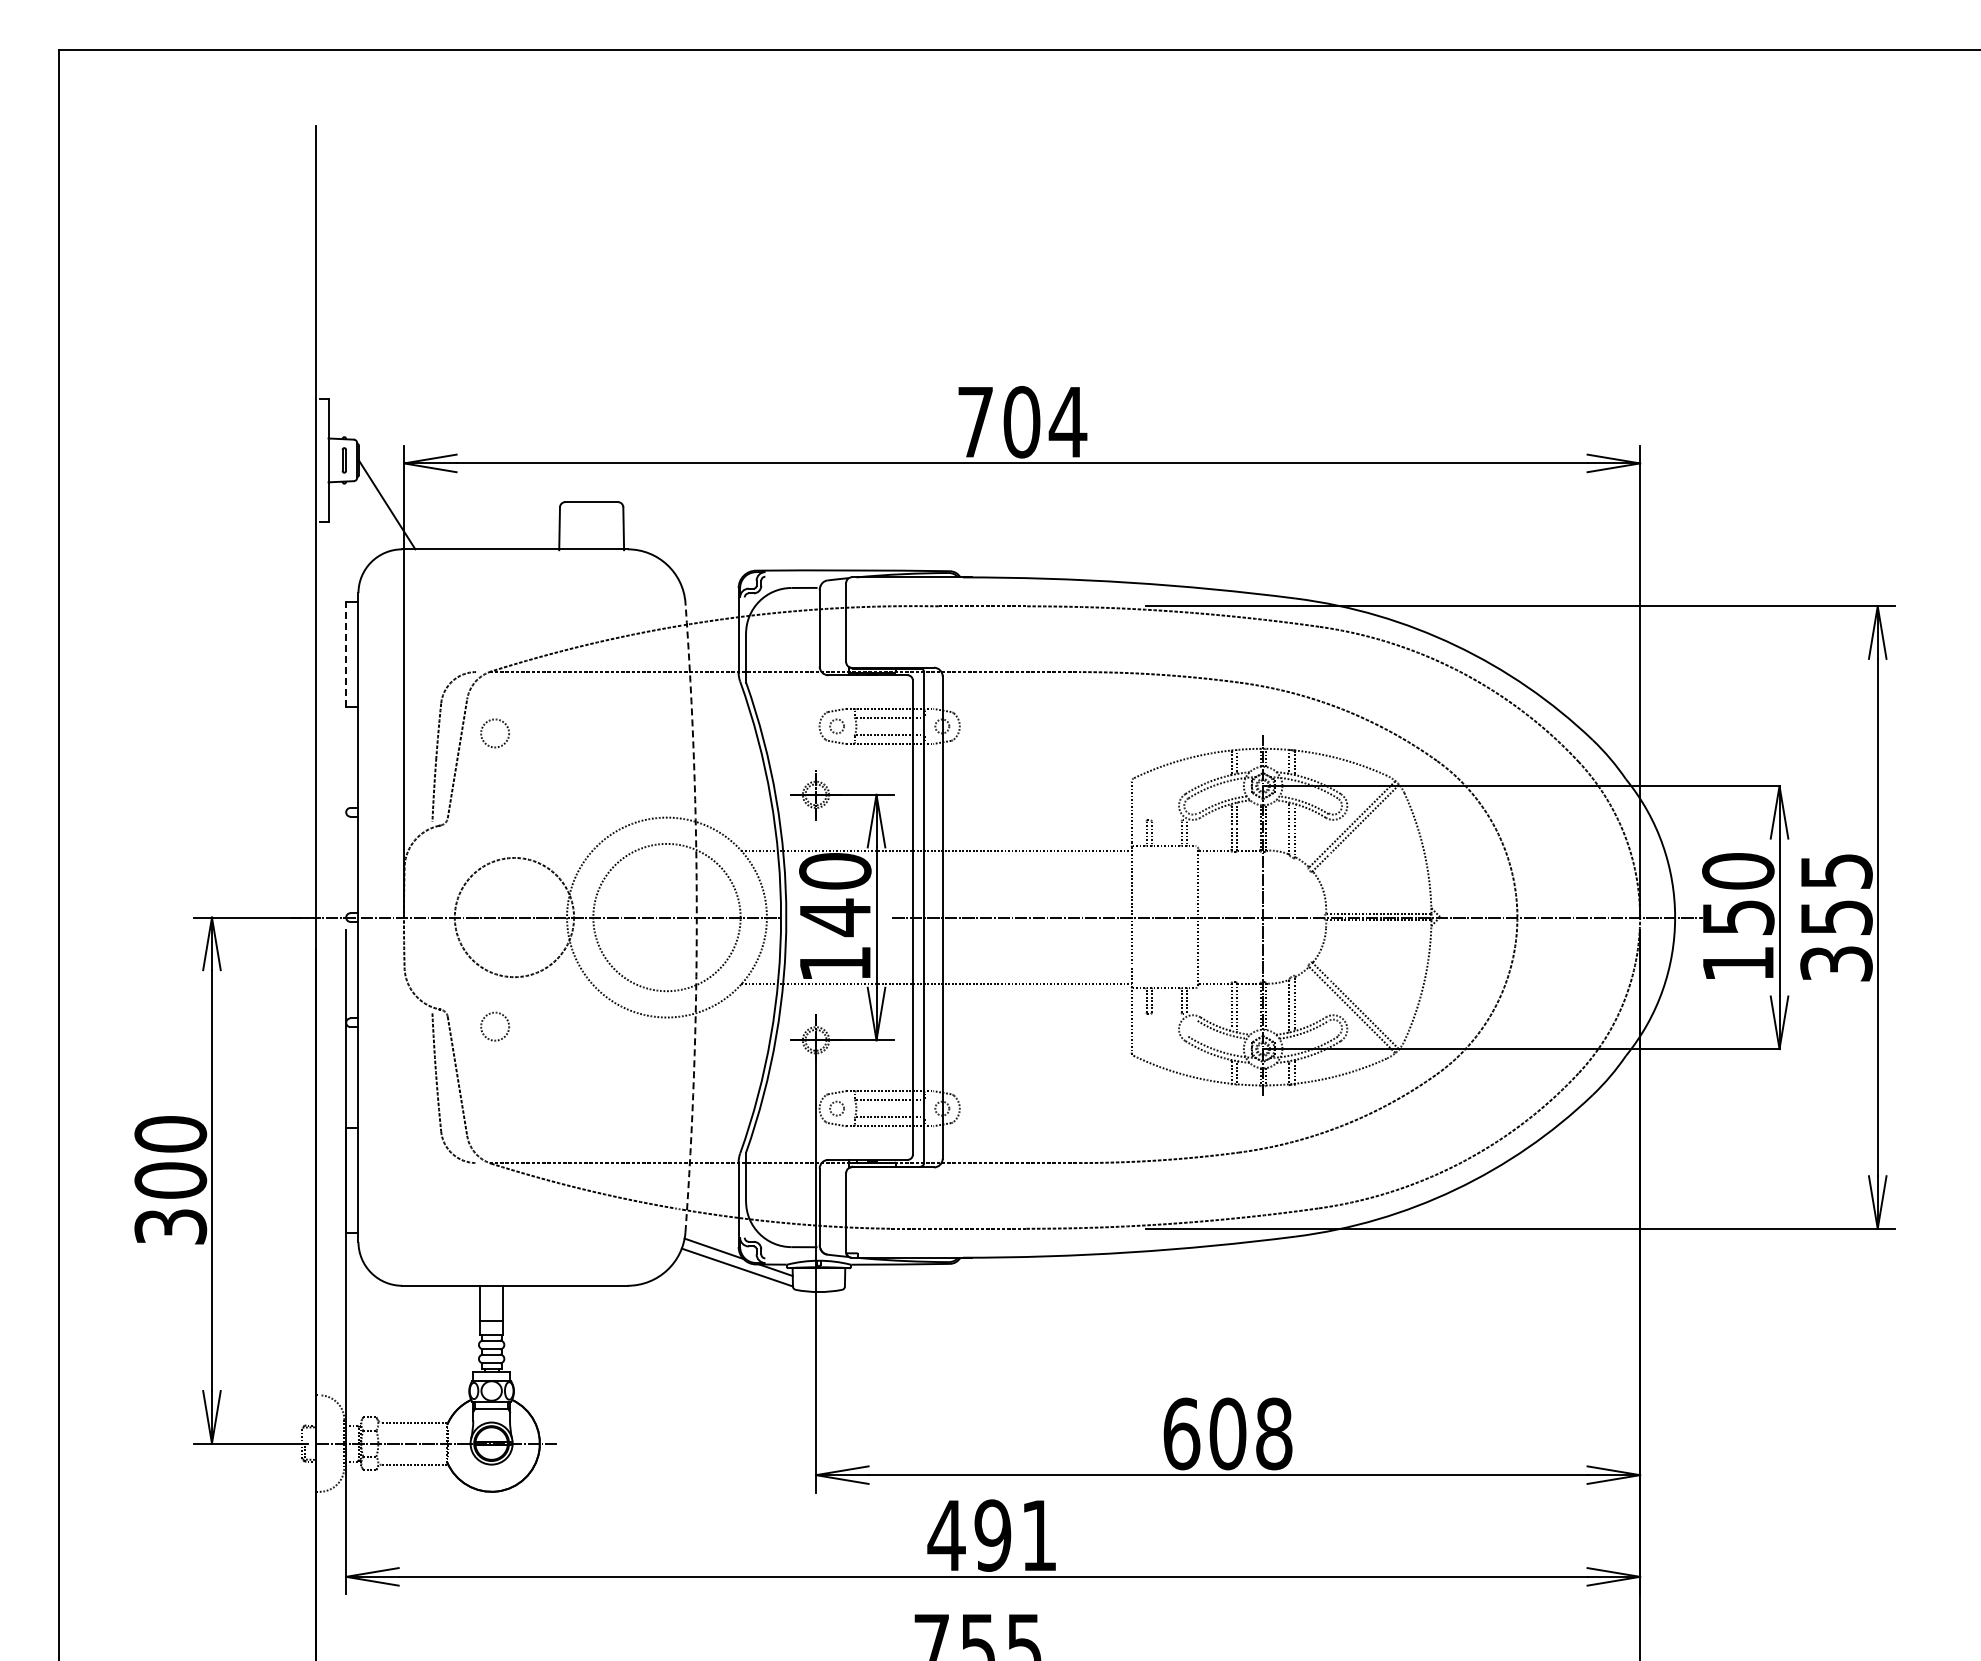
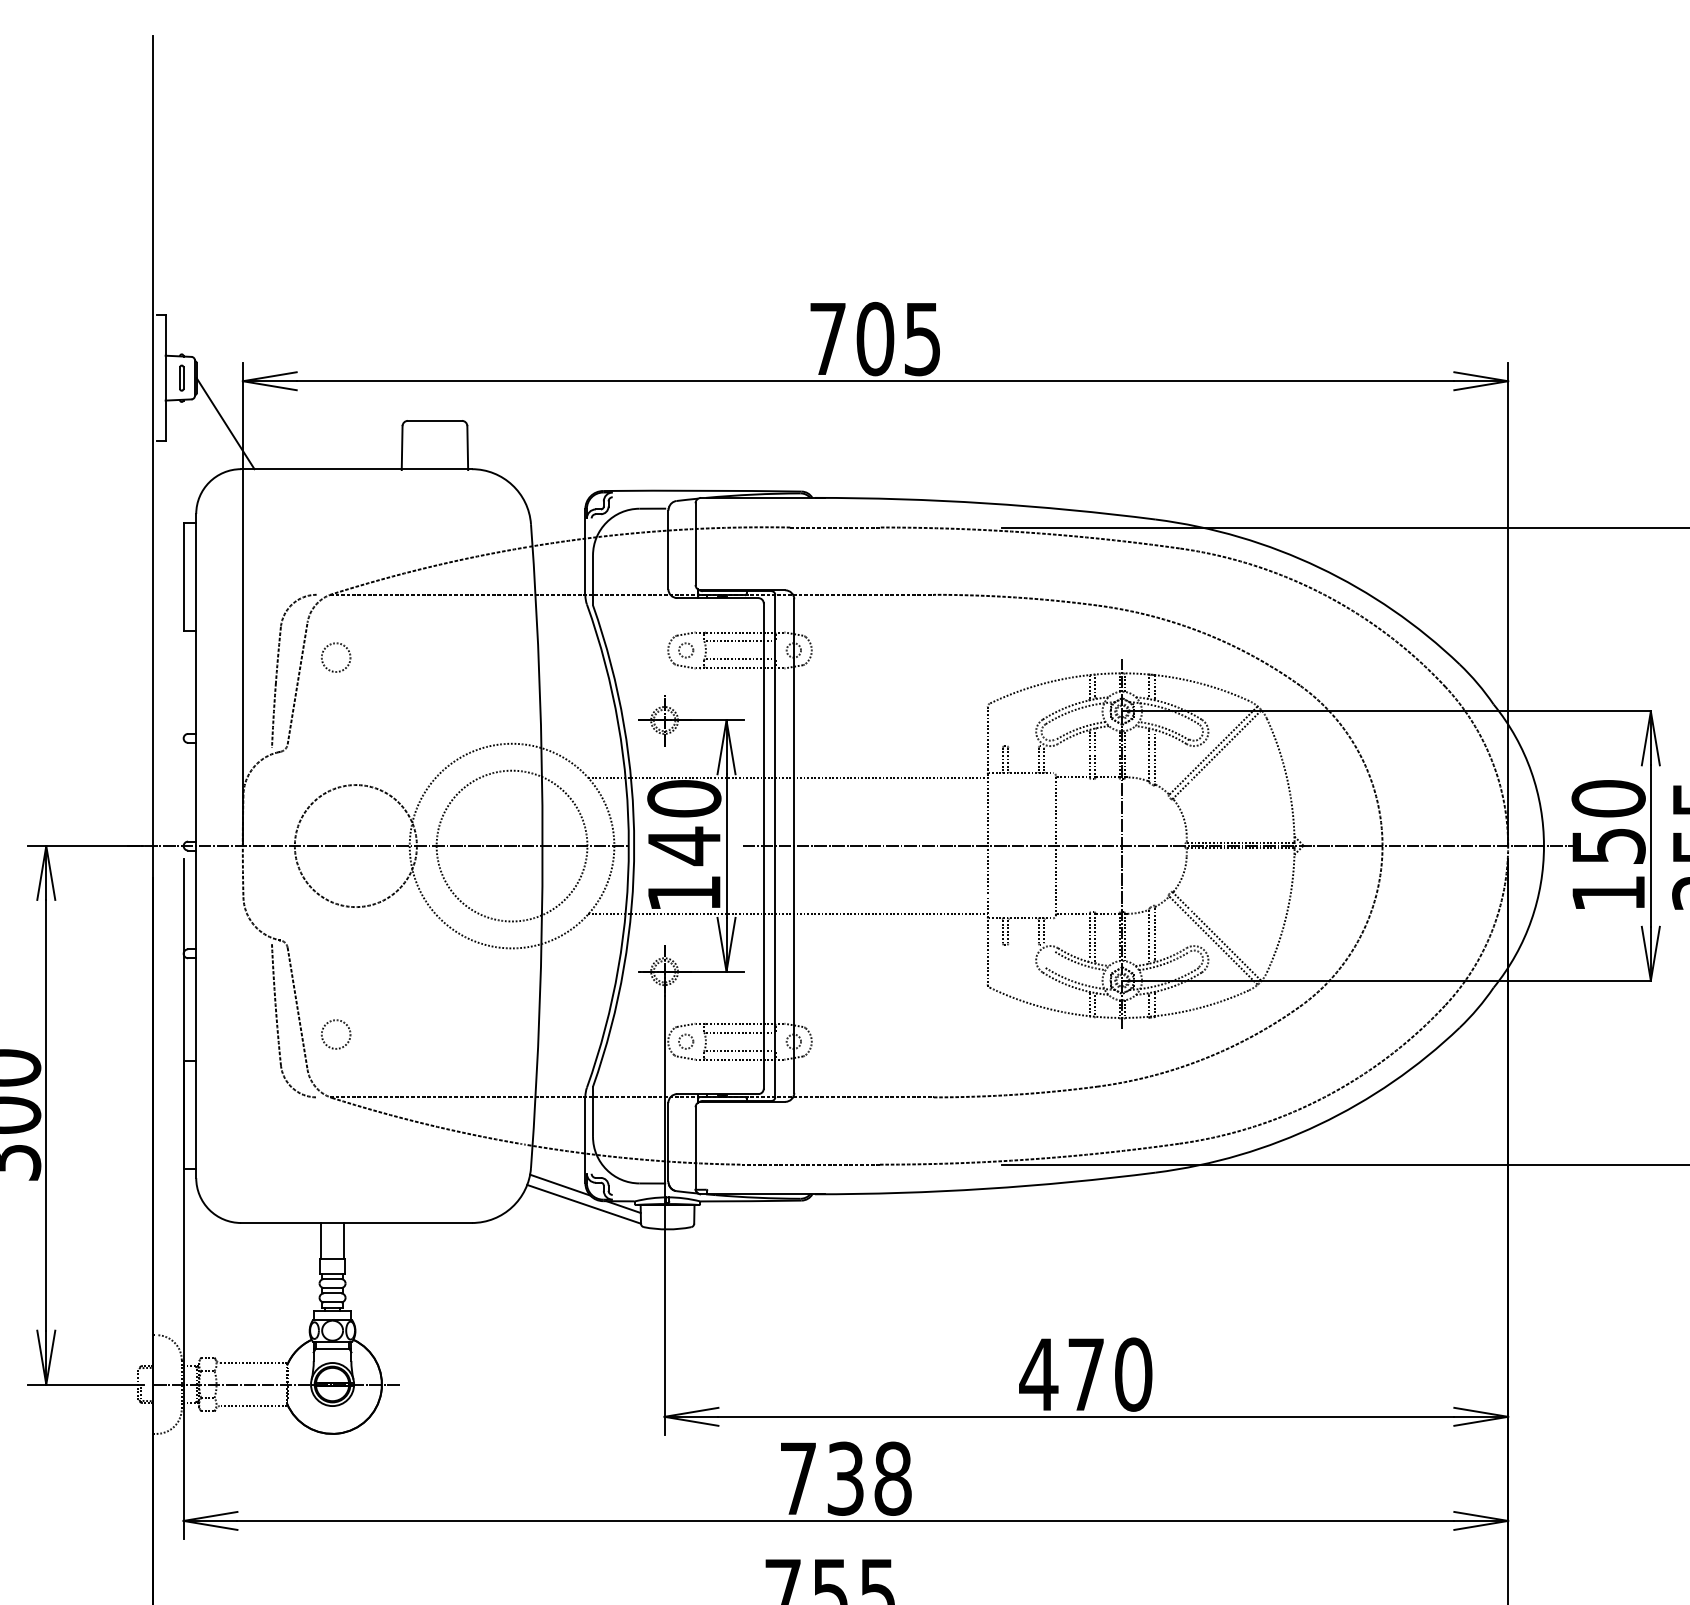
text: (1067, 422) -> (922, 339), 704 -> 705
line: (346, 654) -> (184, 576), dashed -> solid
arc: (696, 917) -> (542, 846), dashed -> solid
circle: (494, 1026) -> (335, 1034), moved
text: (1227, 1433) -> (1085, 1374), 608 -> 470
text: (992, 1535) -> (845, 1478), 491 -> 738

